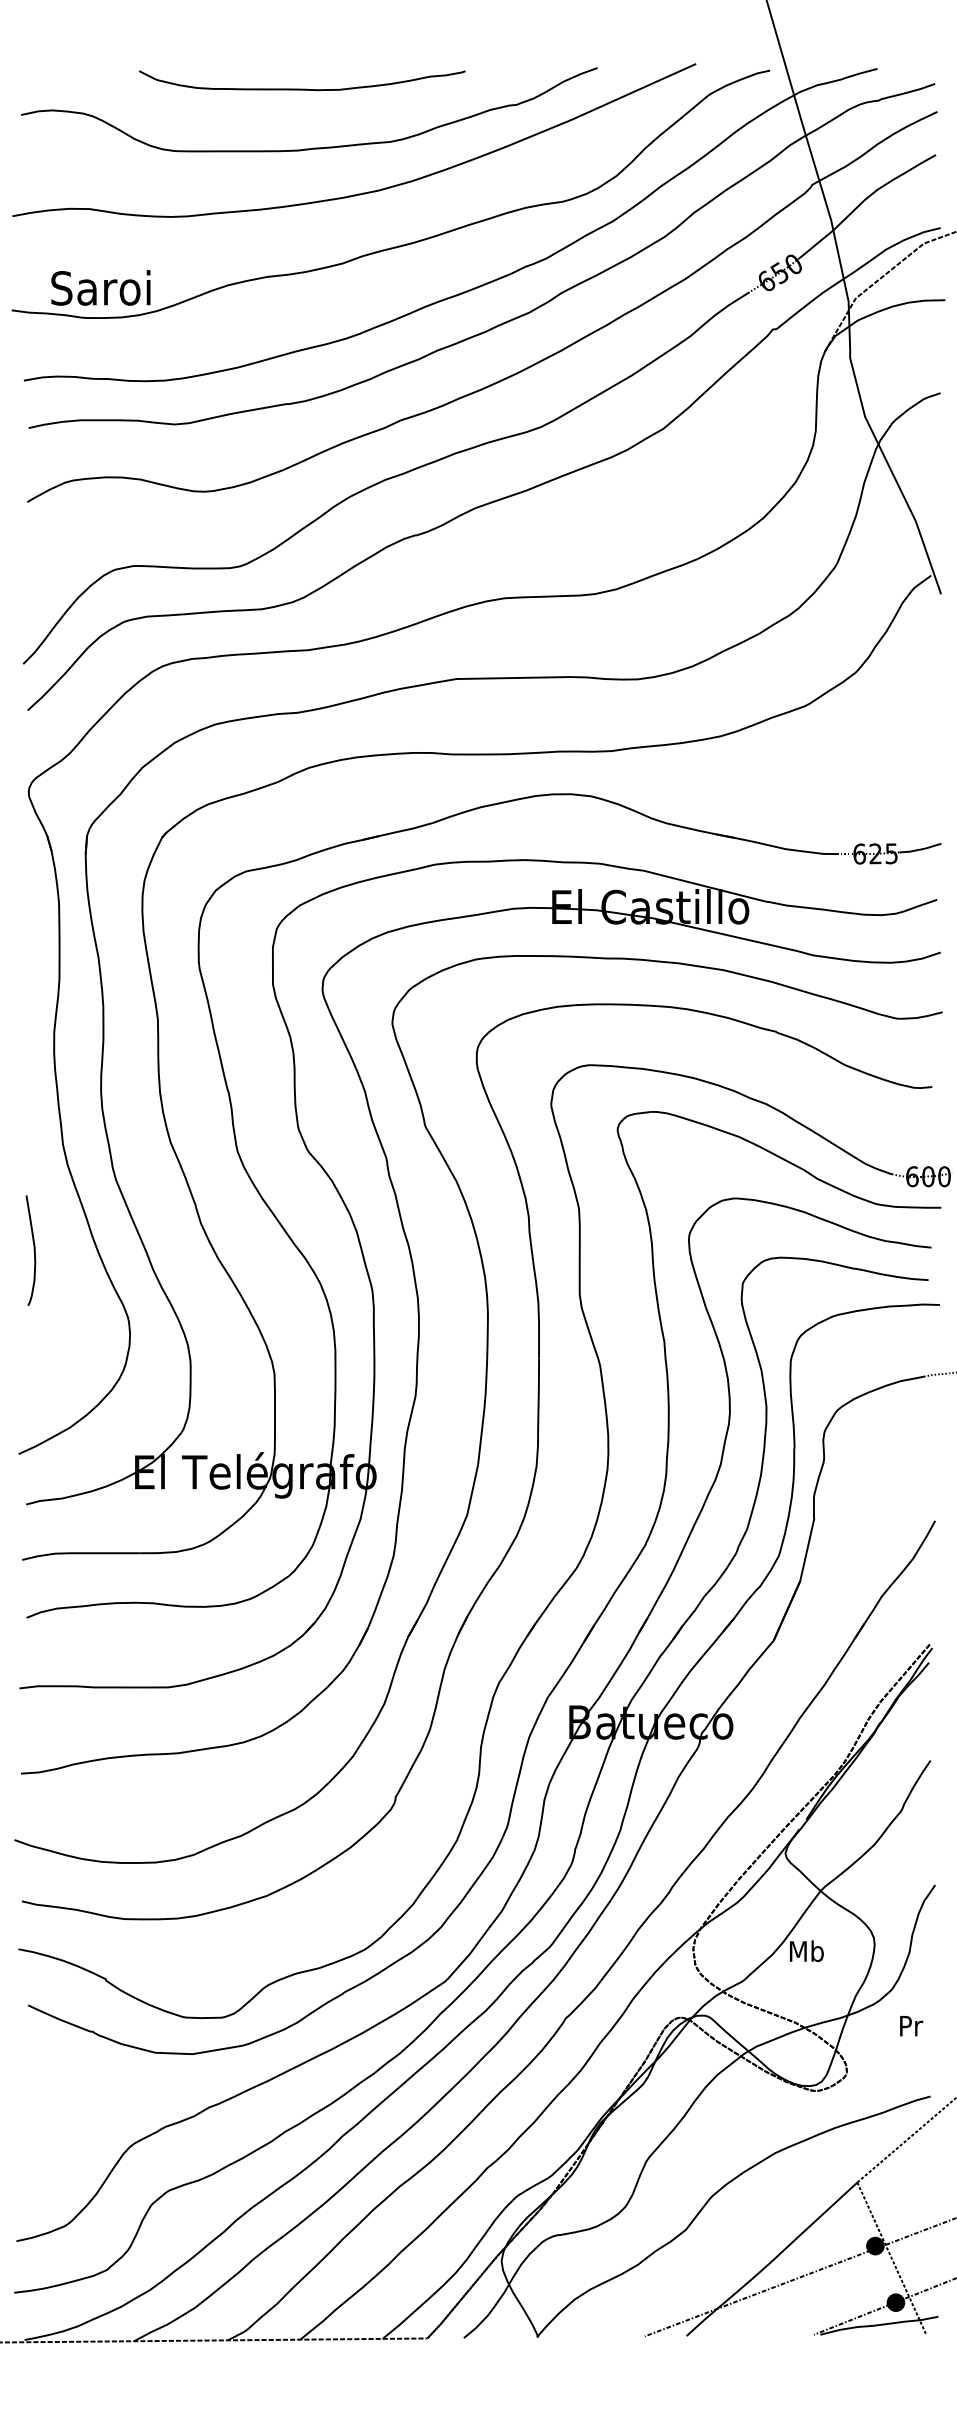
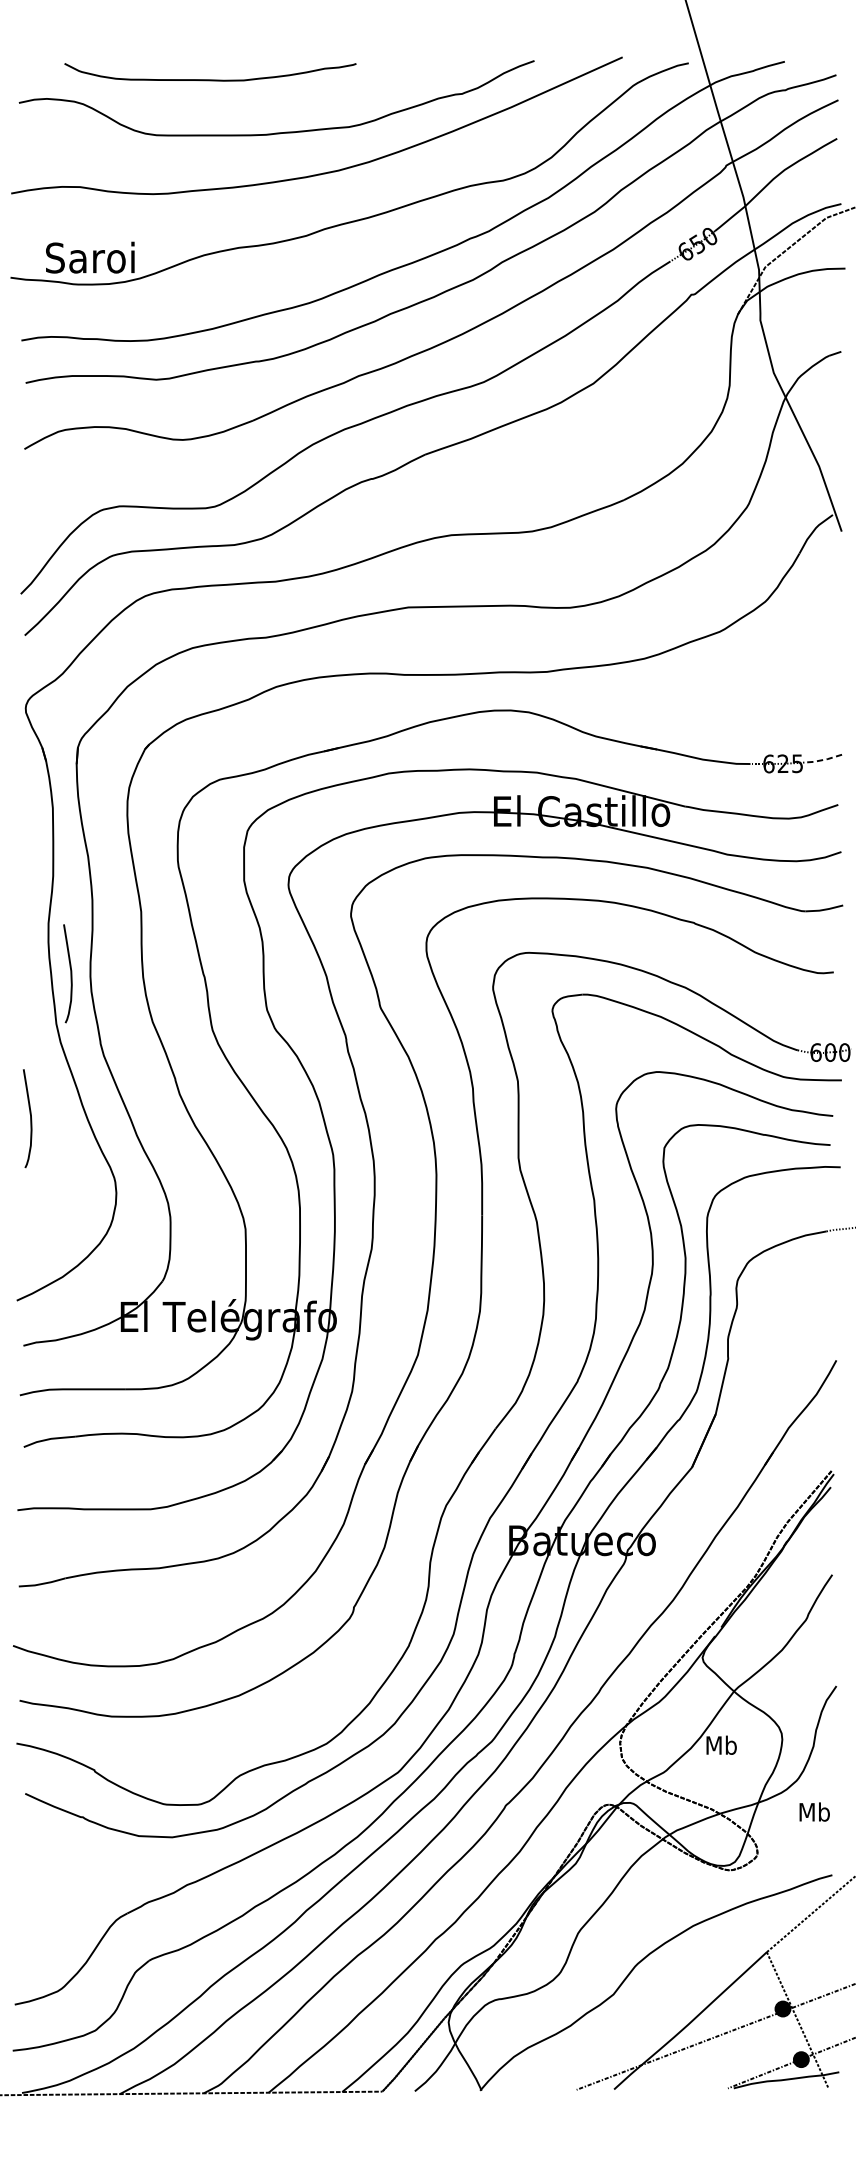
curve: (302, 88) -> (210, 79), moved
line: (920, 849) -> (823, 759), solid -> dashed
curve: (78, 1088) -> (70, 973), added
text: (910, 2025) -> (814, 1811), Pr -> Mb

